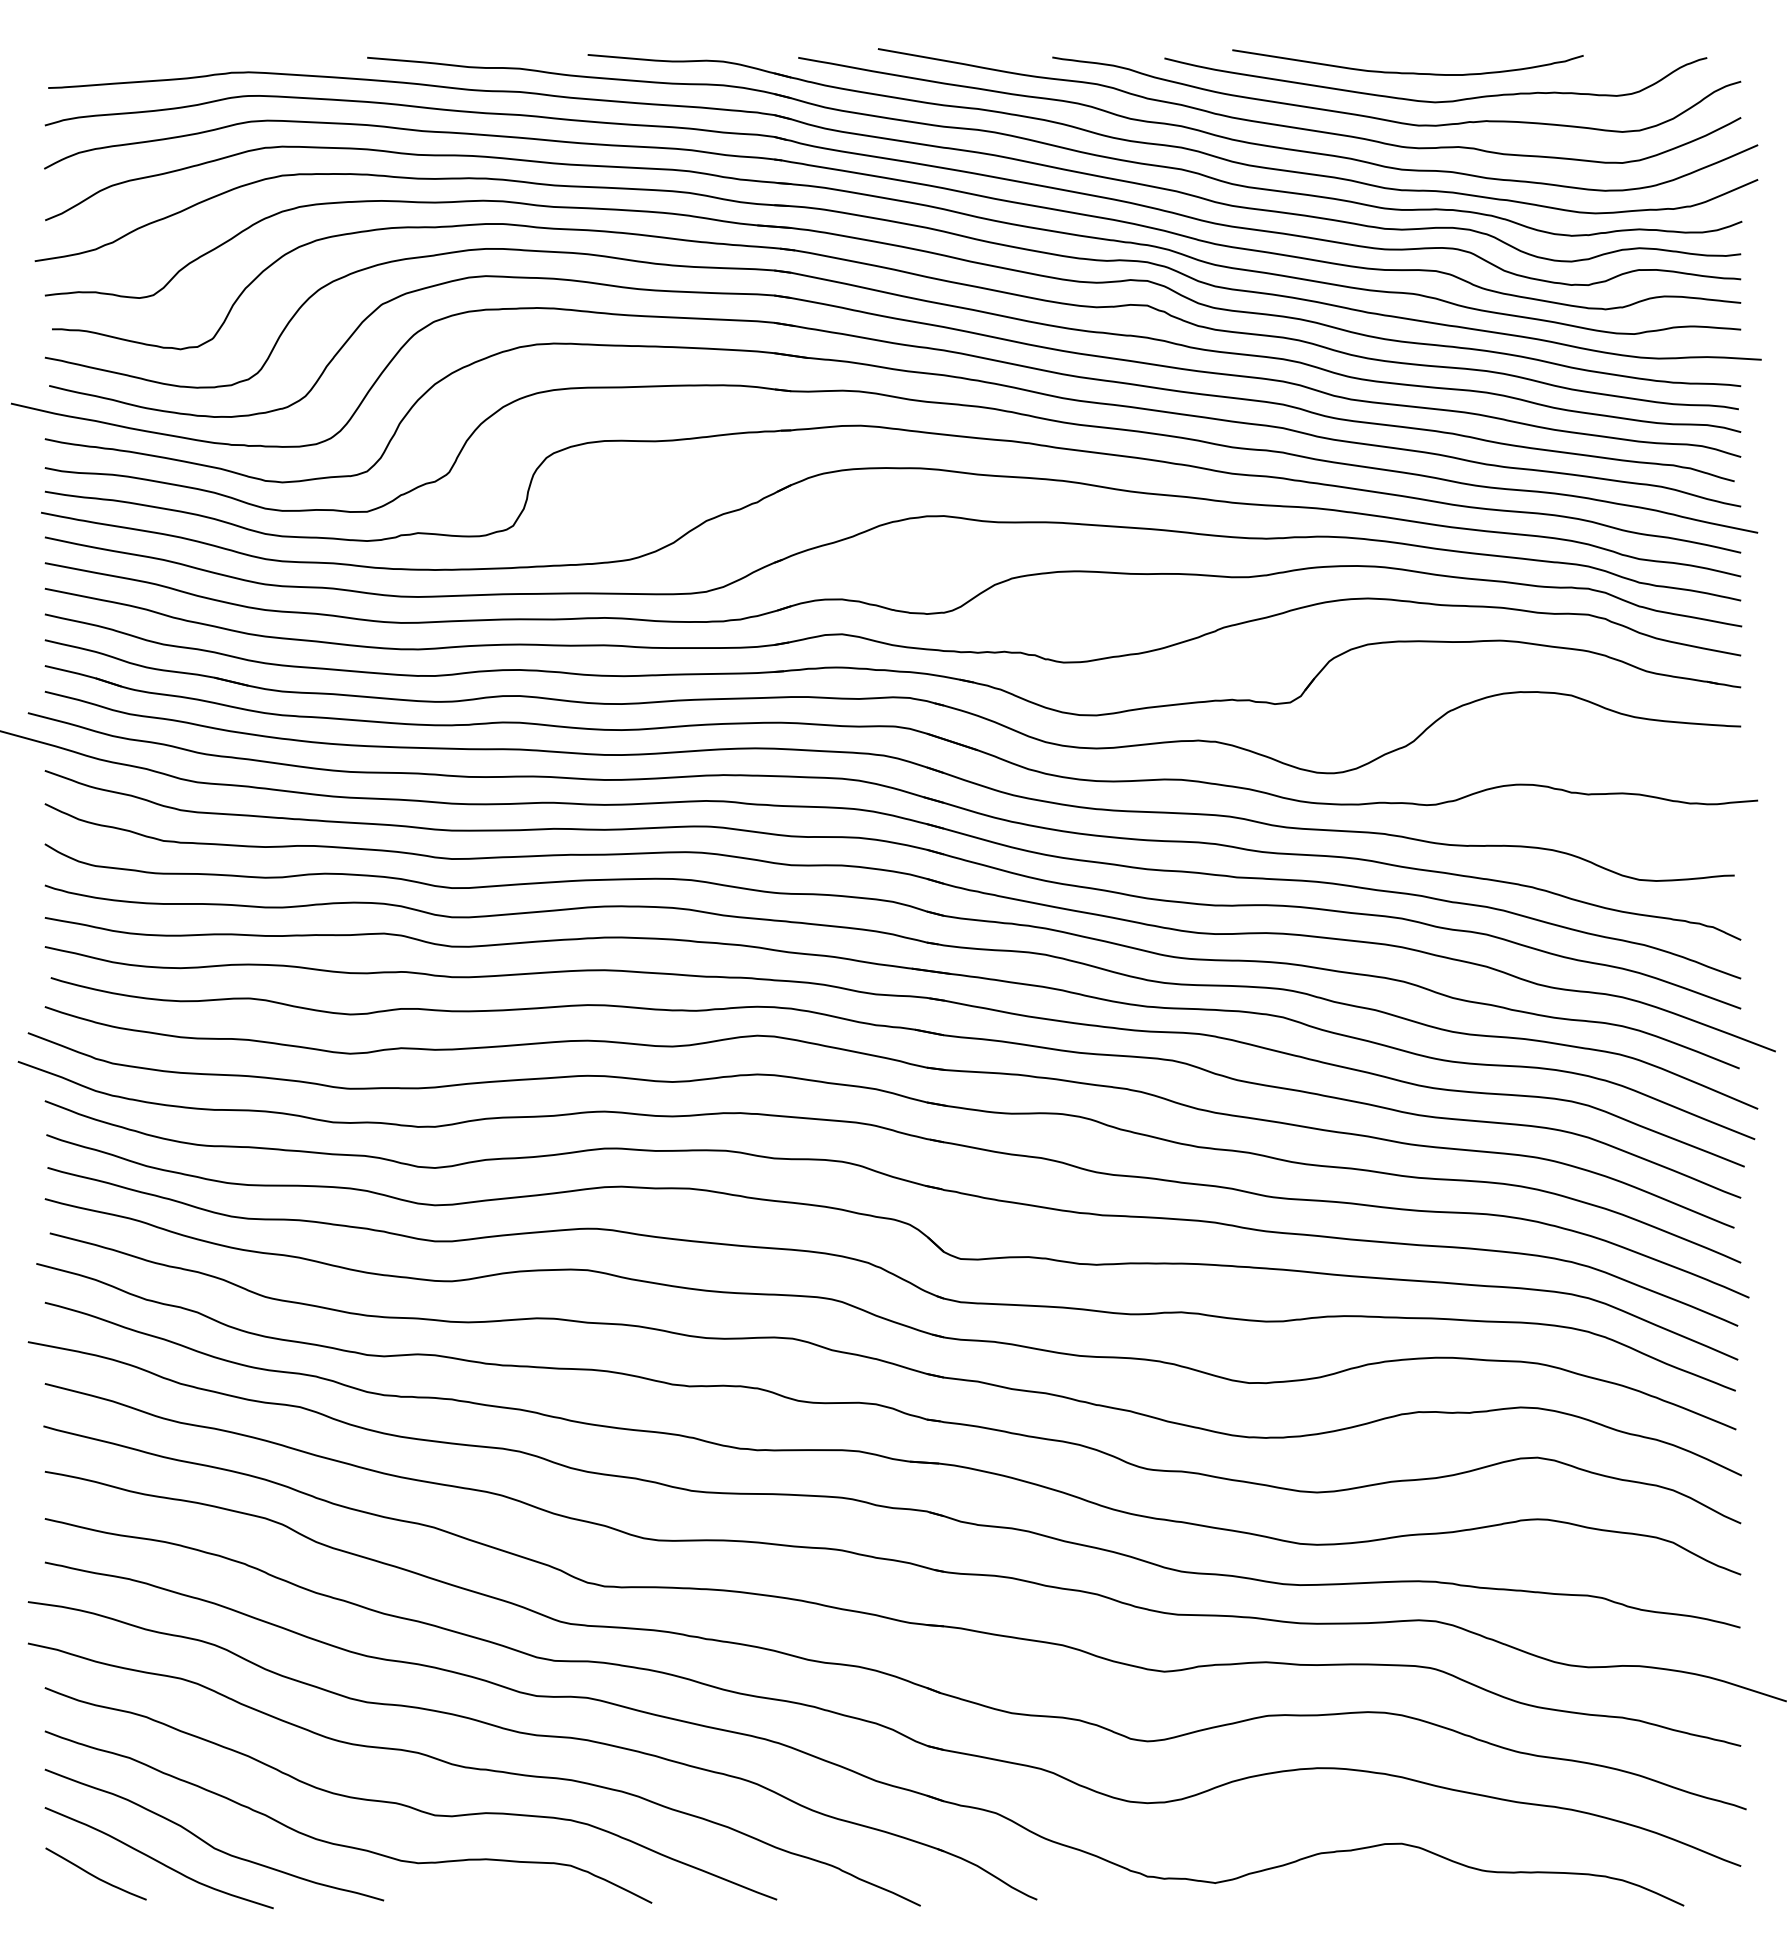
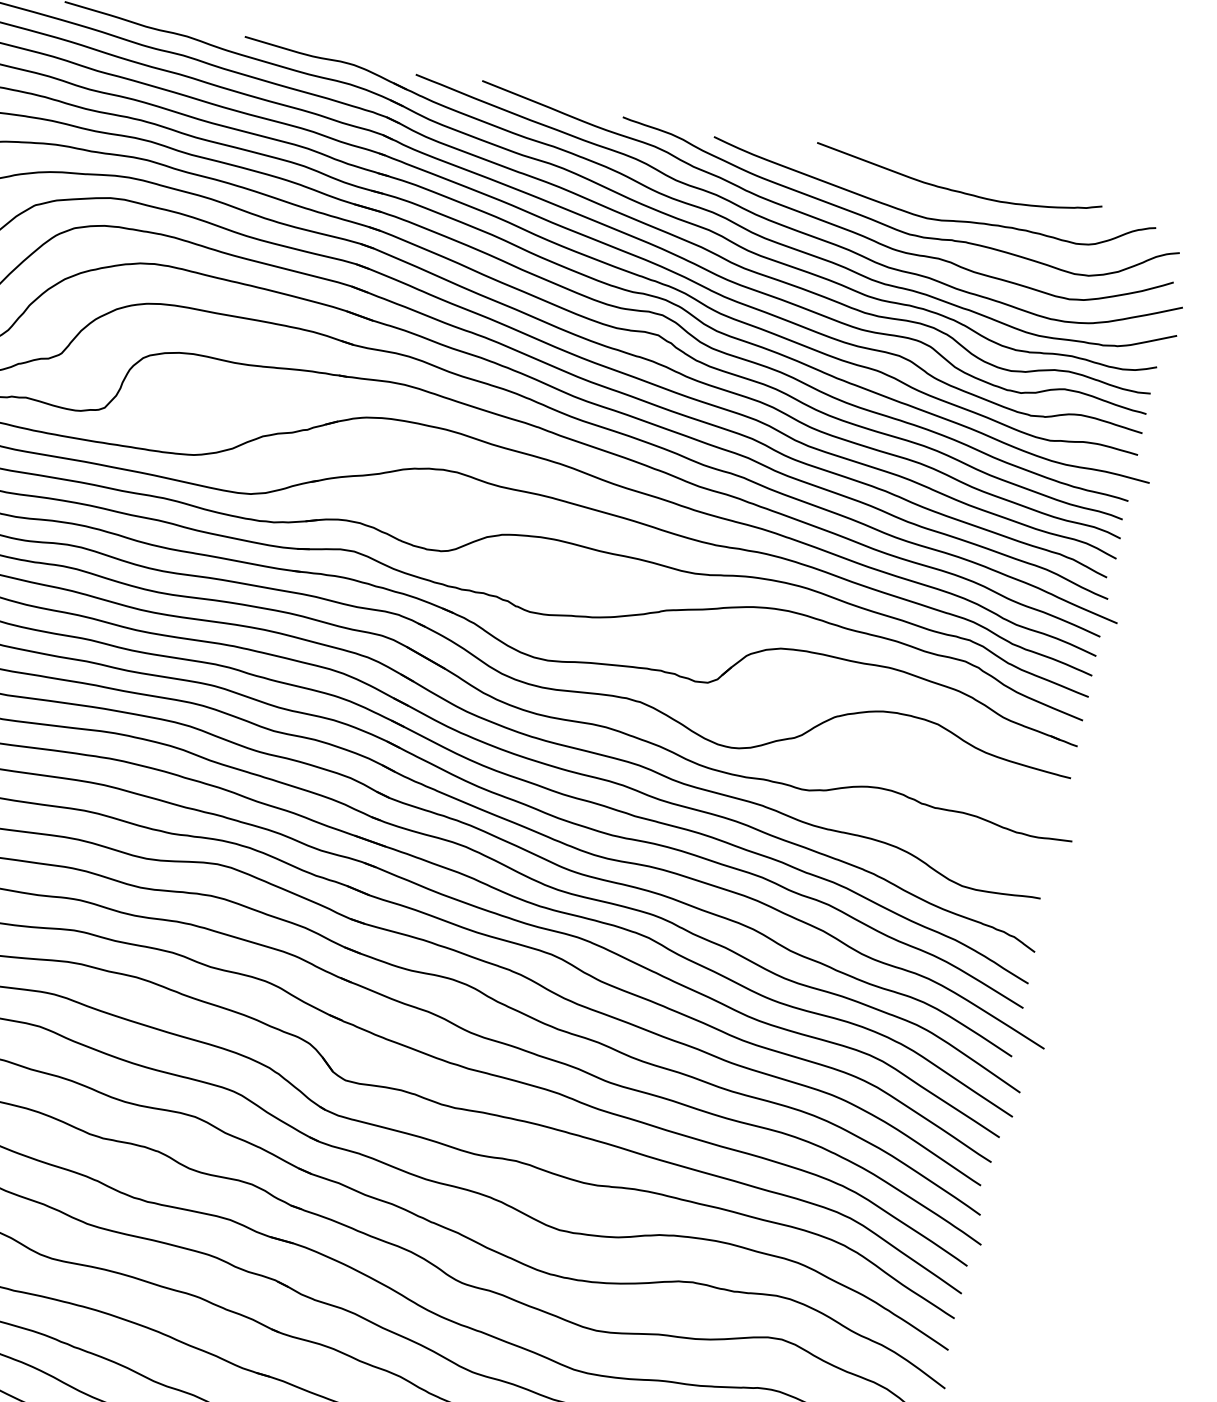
curve: (1407, 72) -> (956, 190), moved

